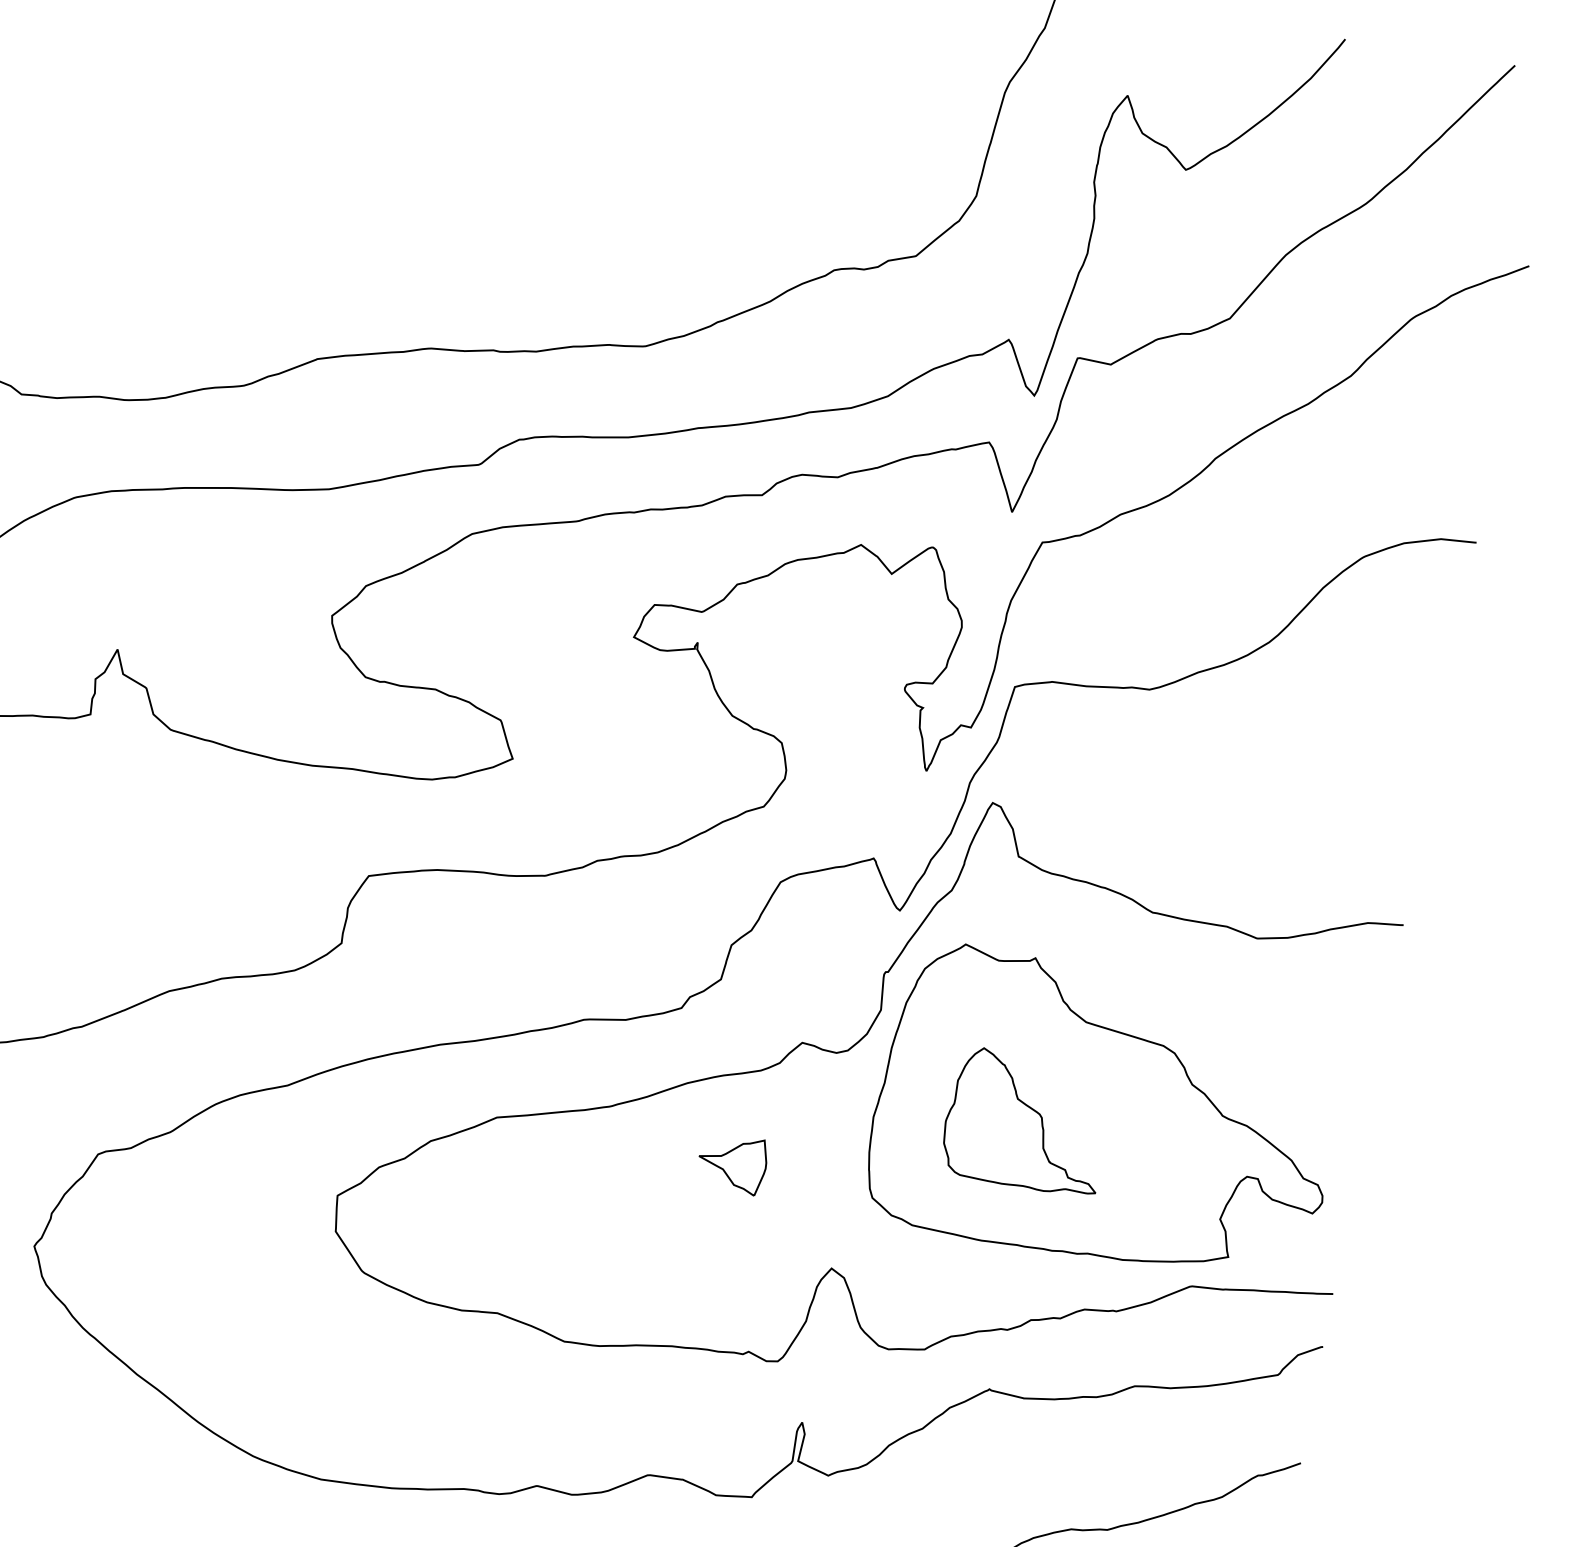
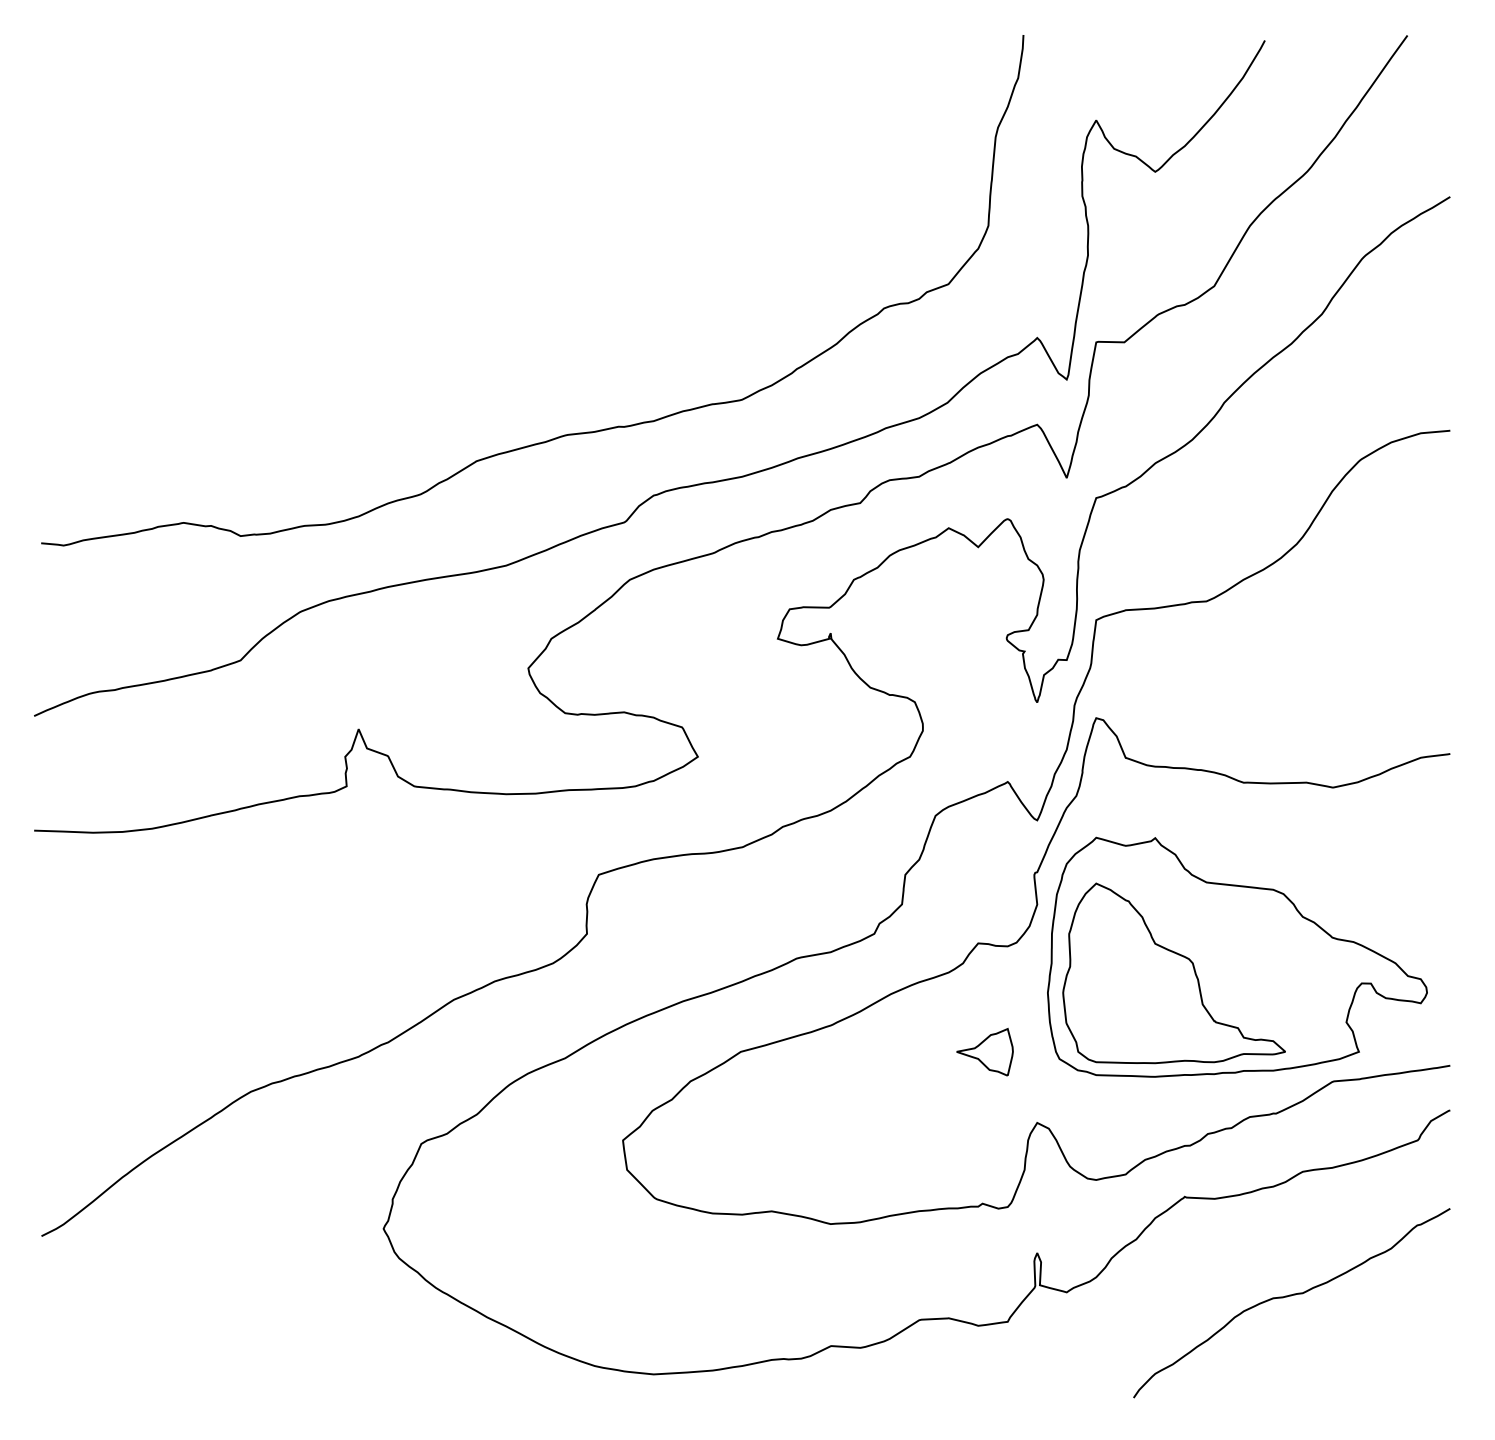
part: (1026, 1122) -> (1173, 973), size x1.67
part: (732, 1161) -> (984, 1051), moved

